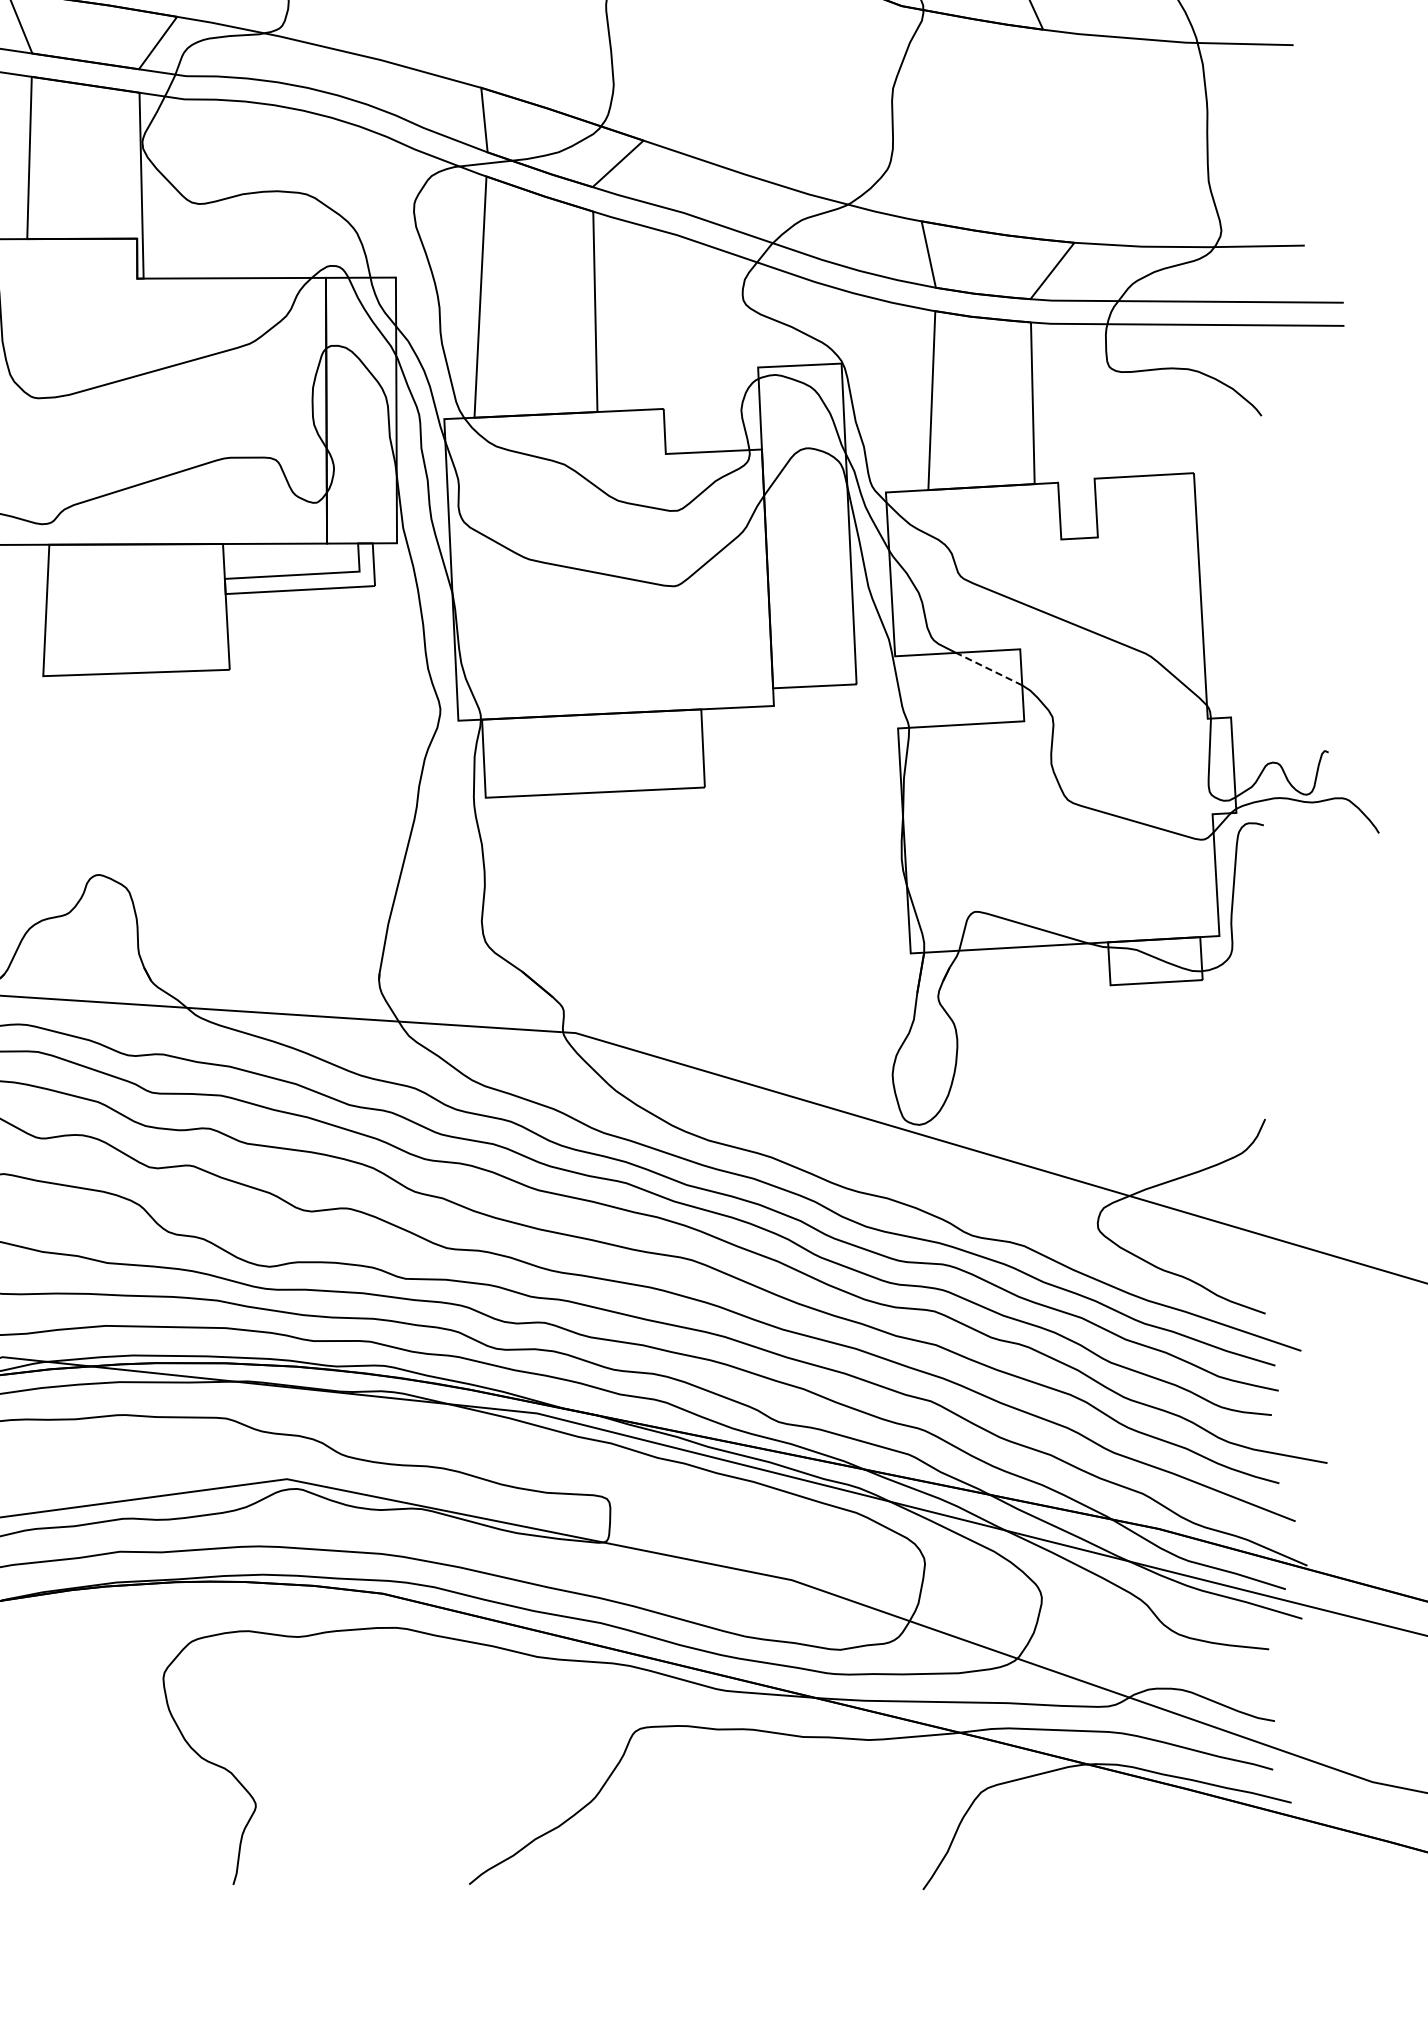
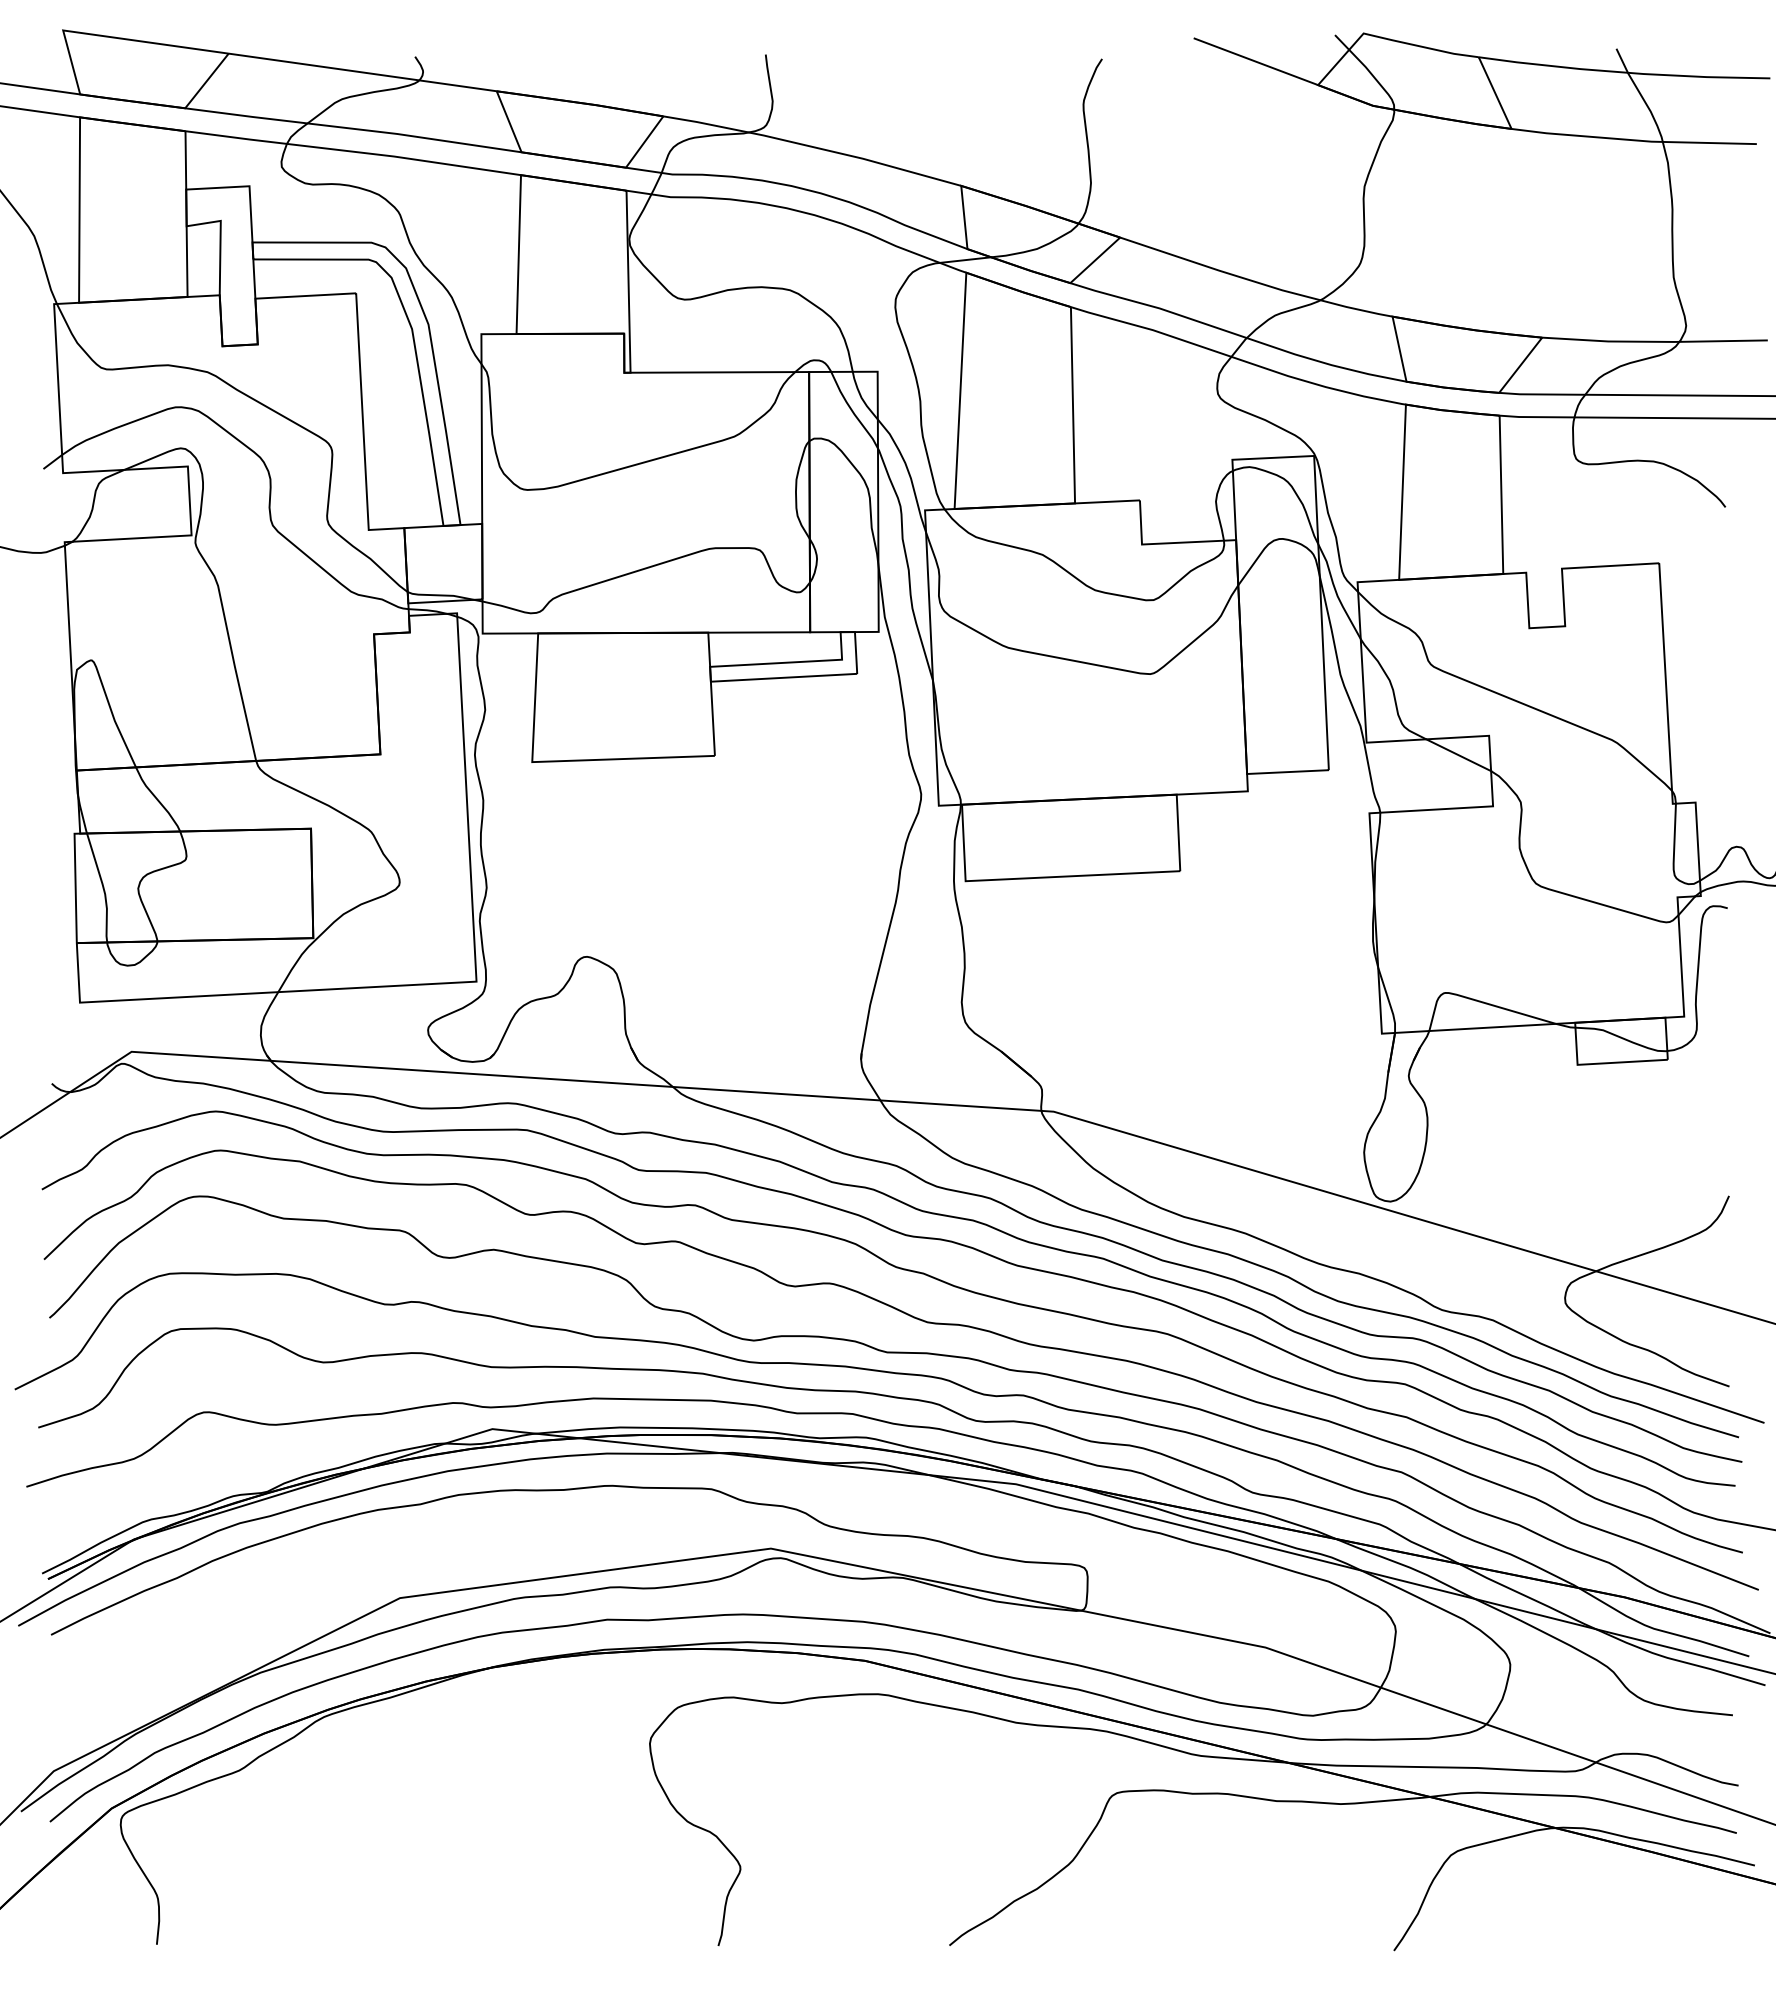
line: (988, 669) -> (1458, 755), dashed -> solid

